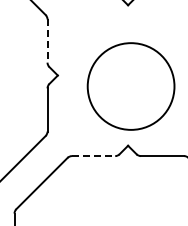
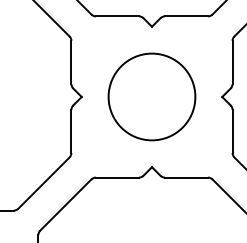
line: (47, 41) -> (71, 62), dashed -> solid
circle: (130, 86) -> (151, 96), moved
line: (93, 156) -> (117, 177), dashed -> solid

